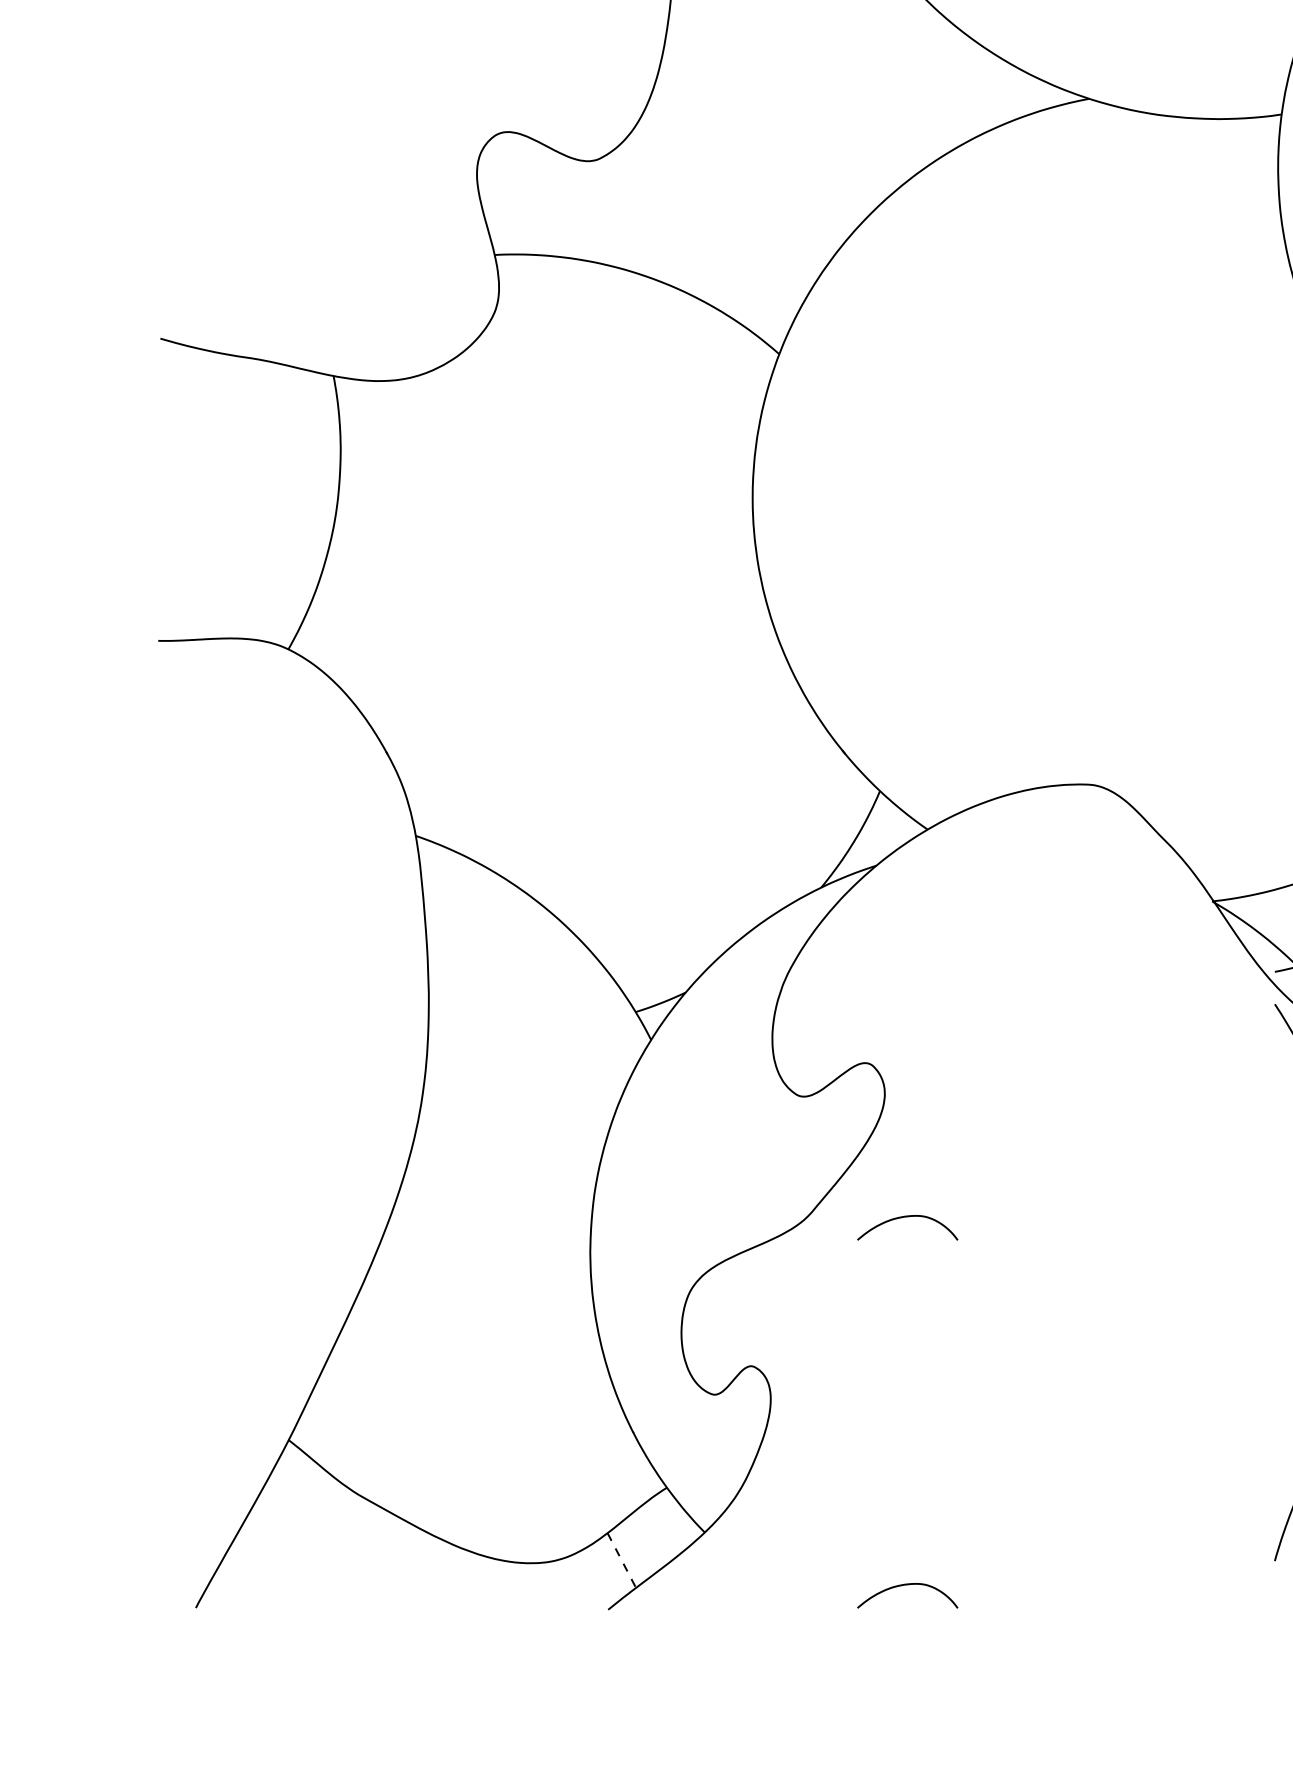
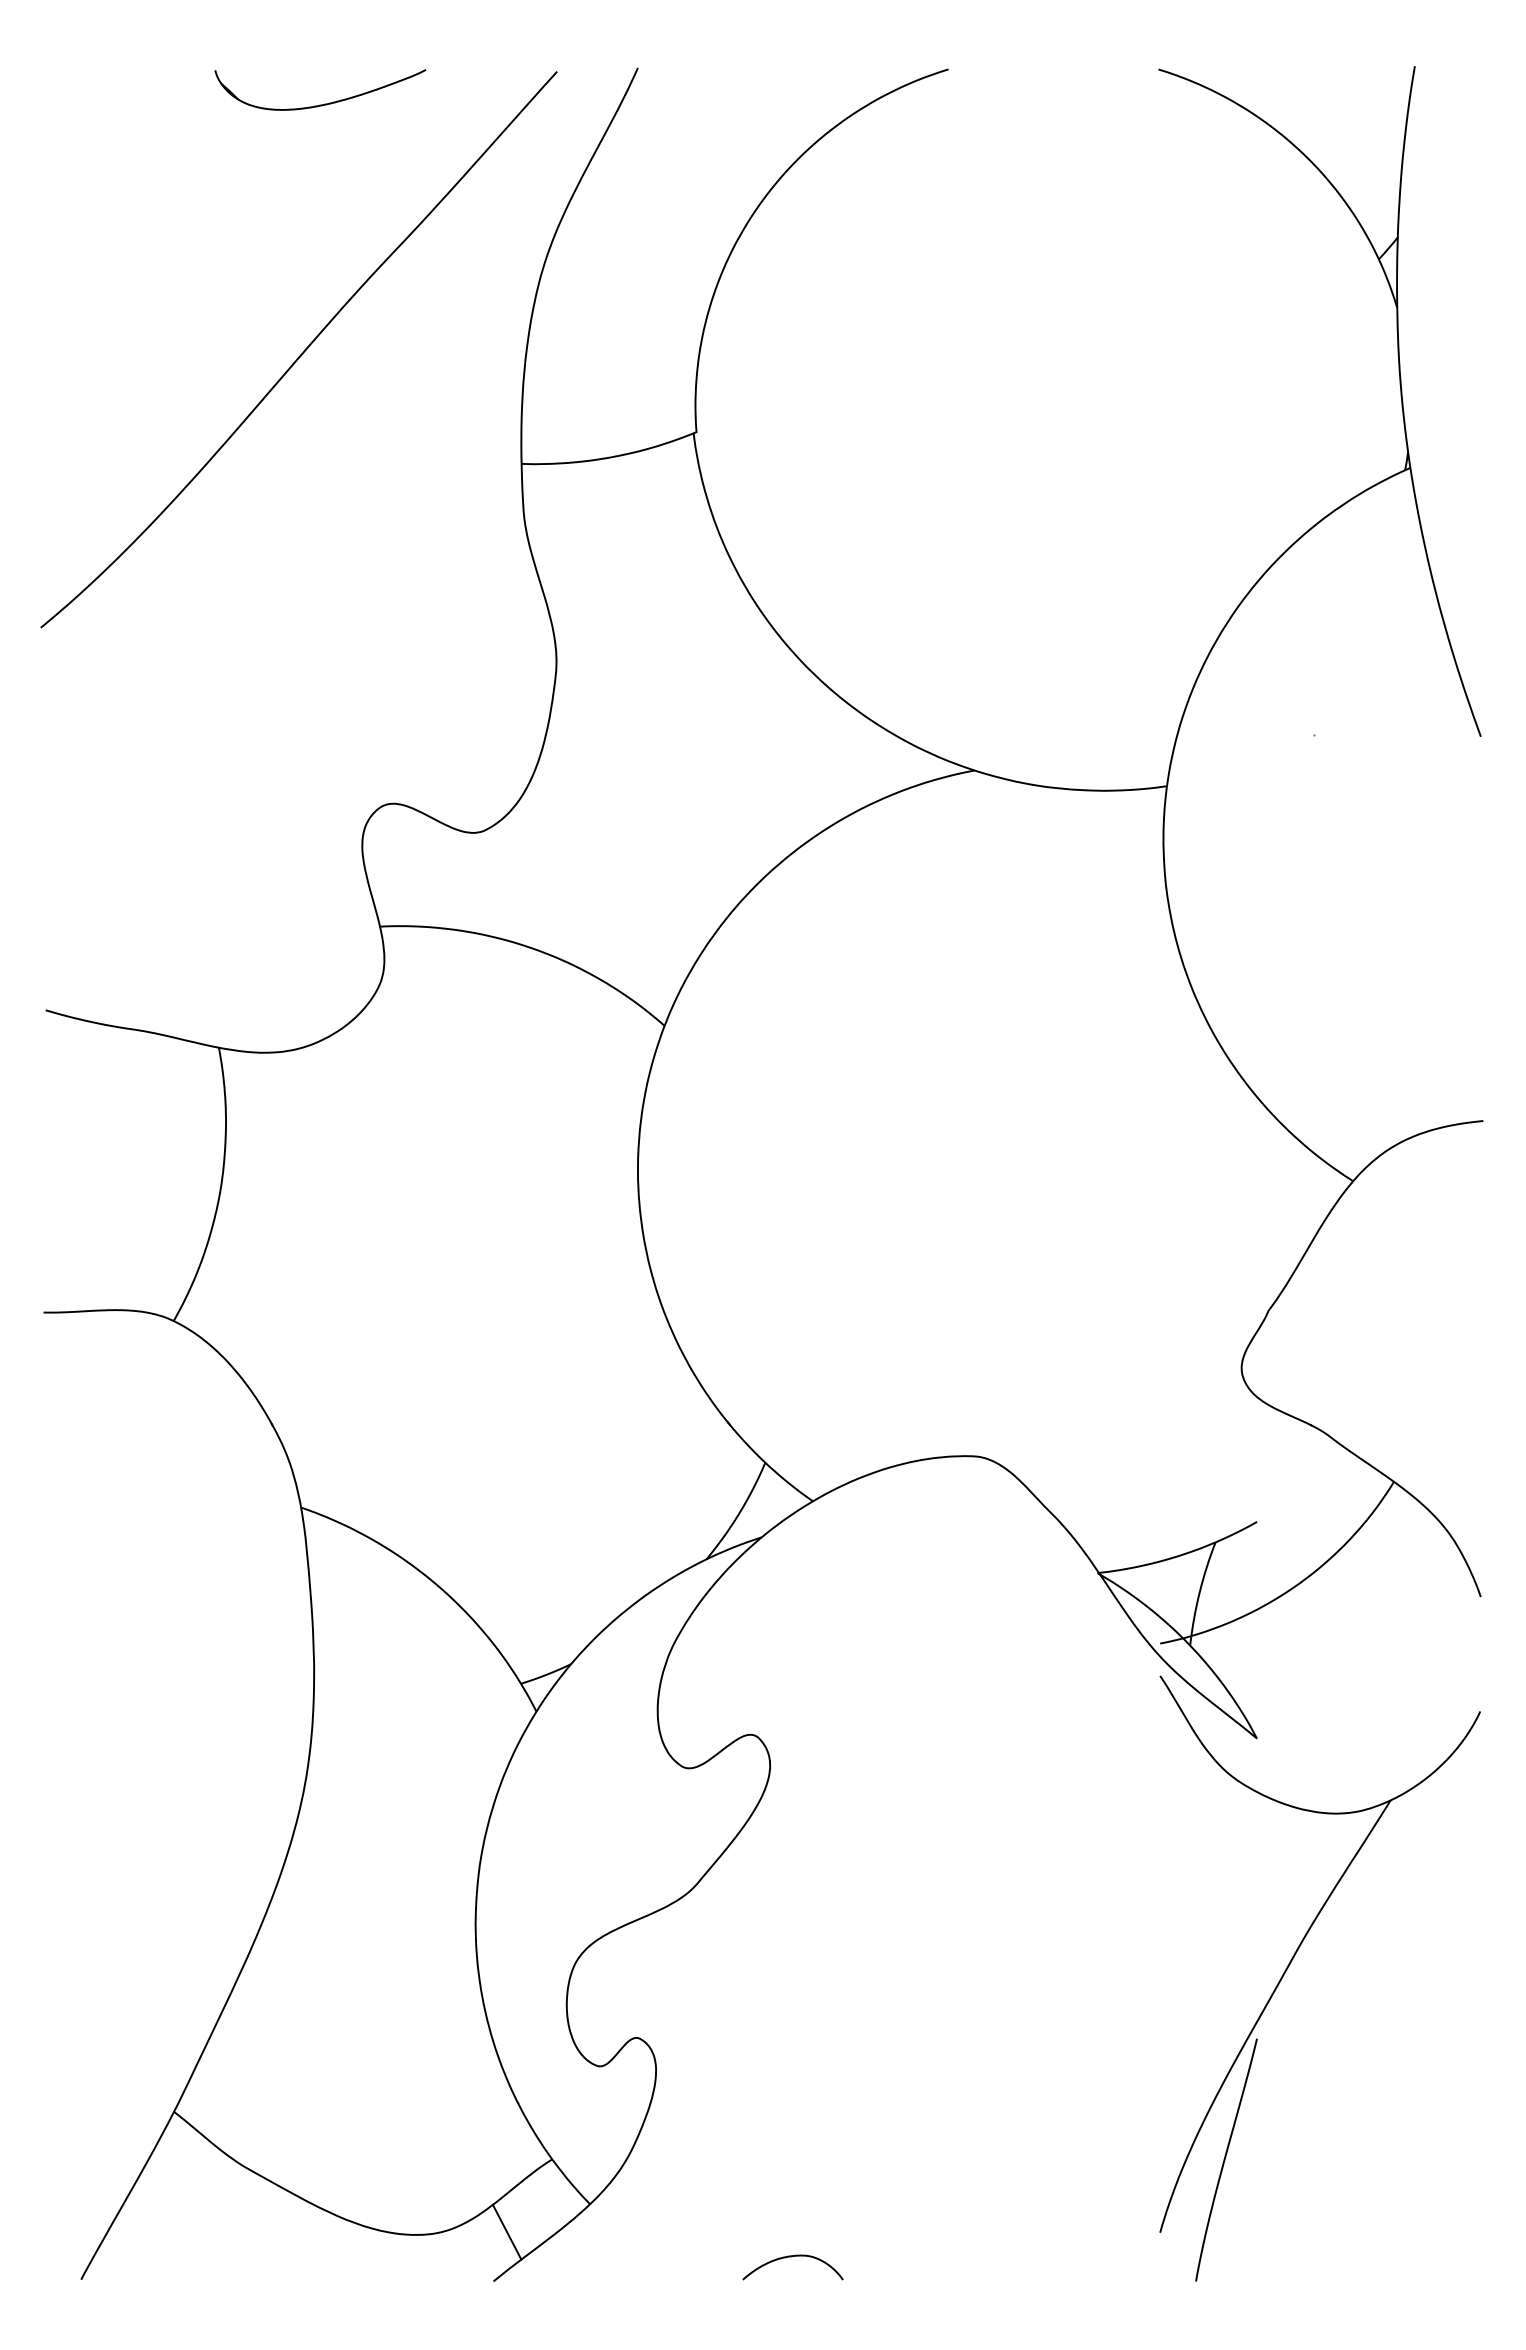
curve: (906, 1217) -> (791, 1889), removed
line: (622, 1560) -> (507, 2232), dashed -> solid

